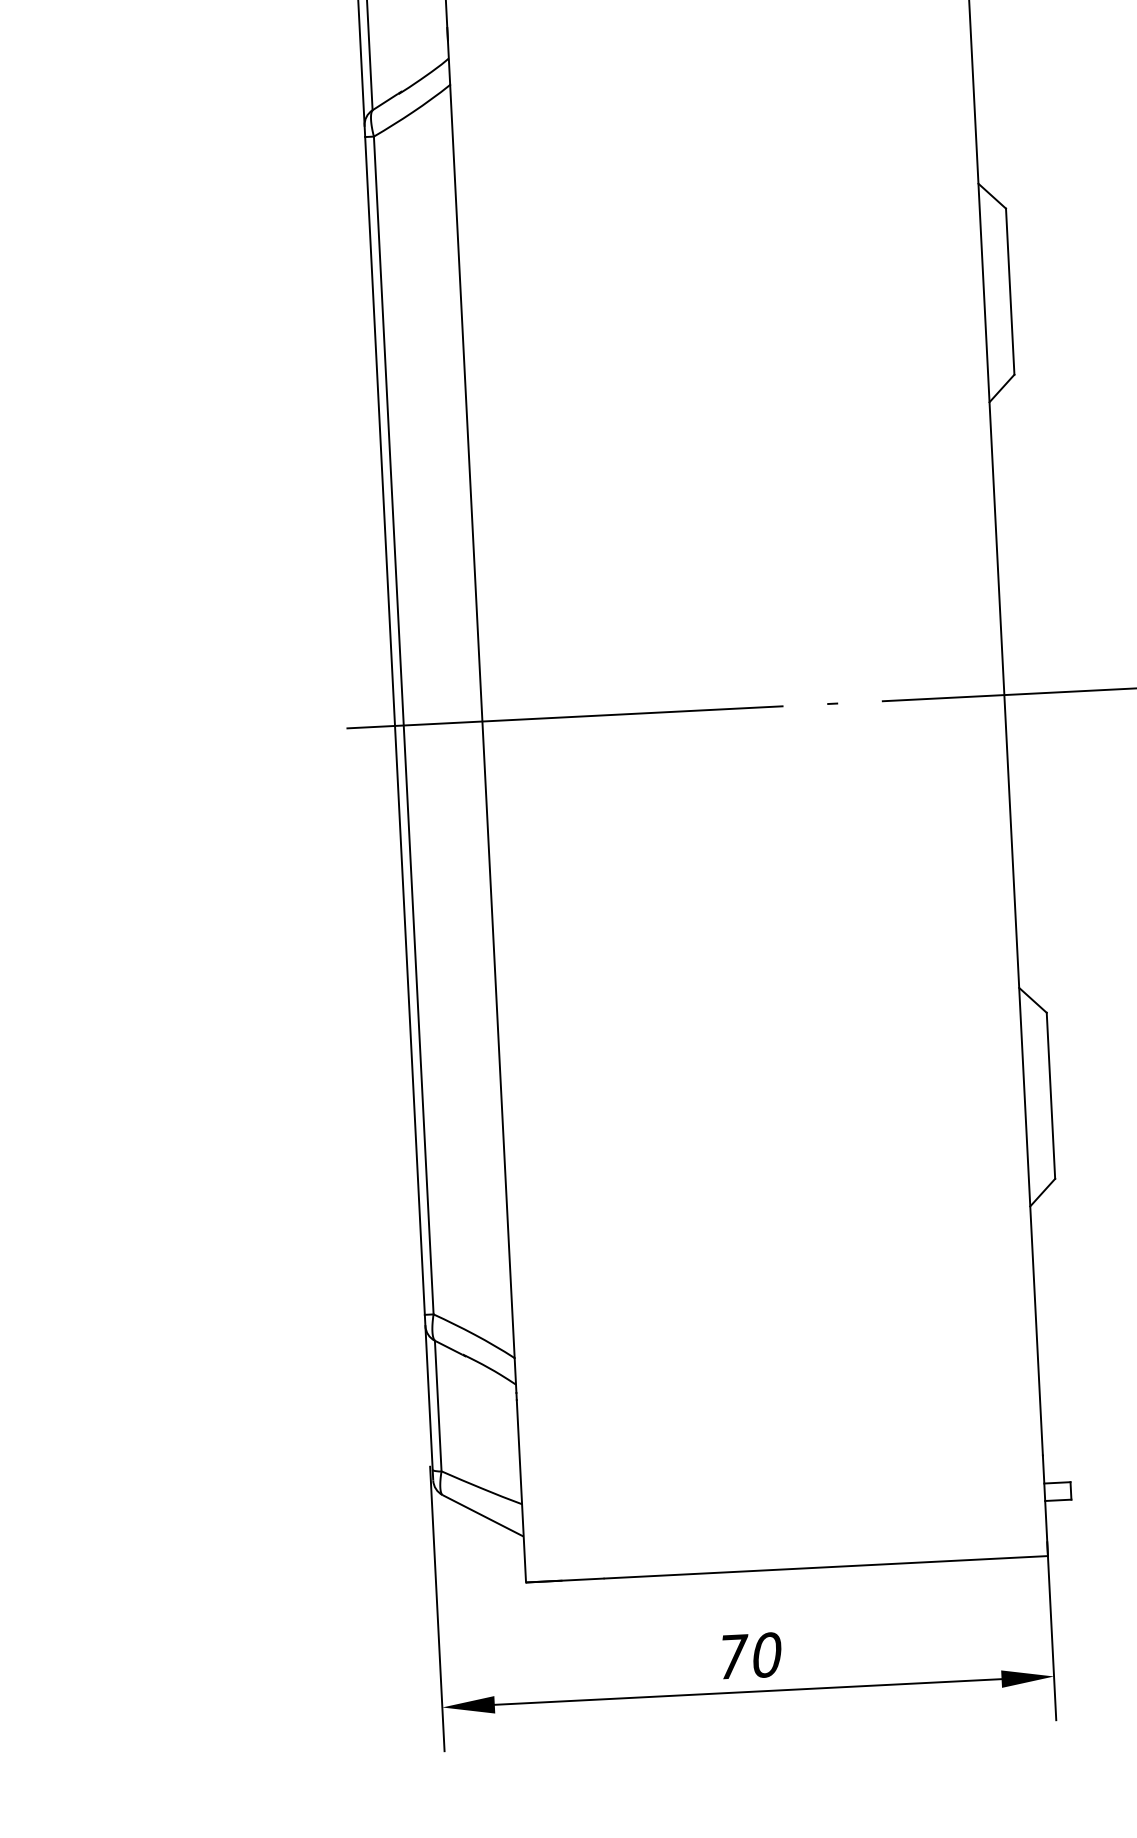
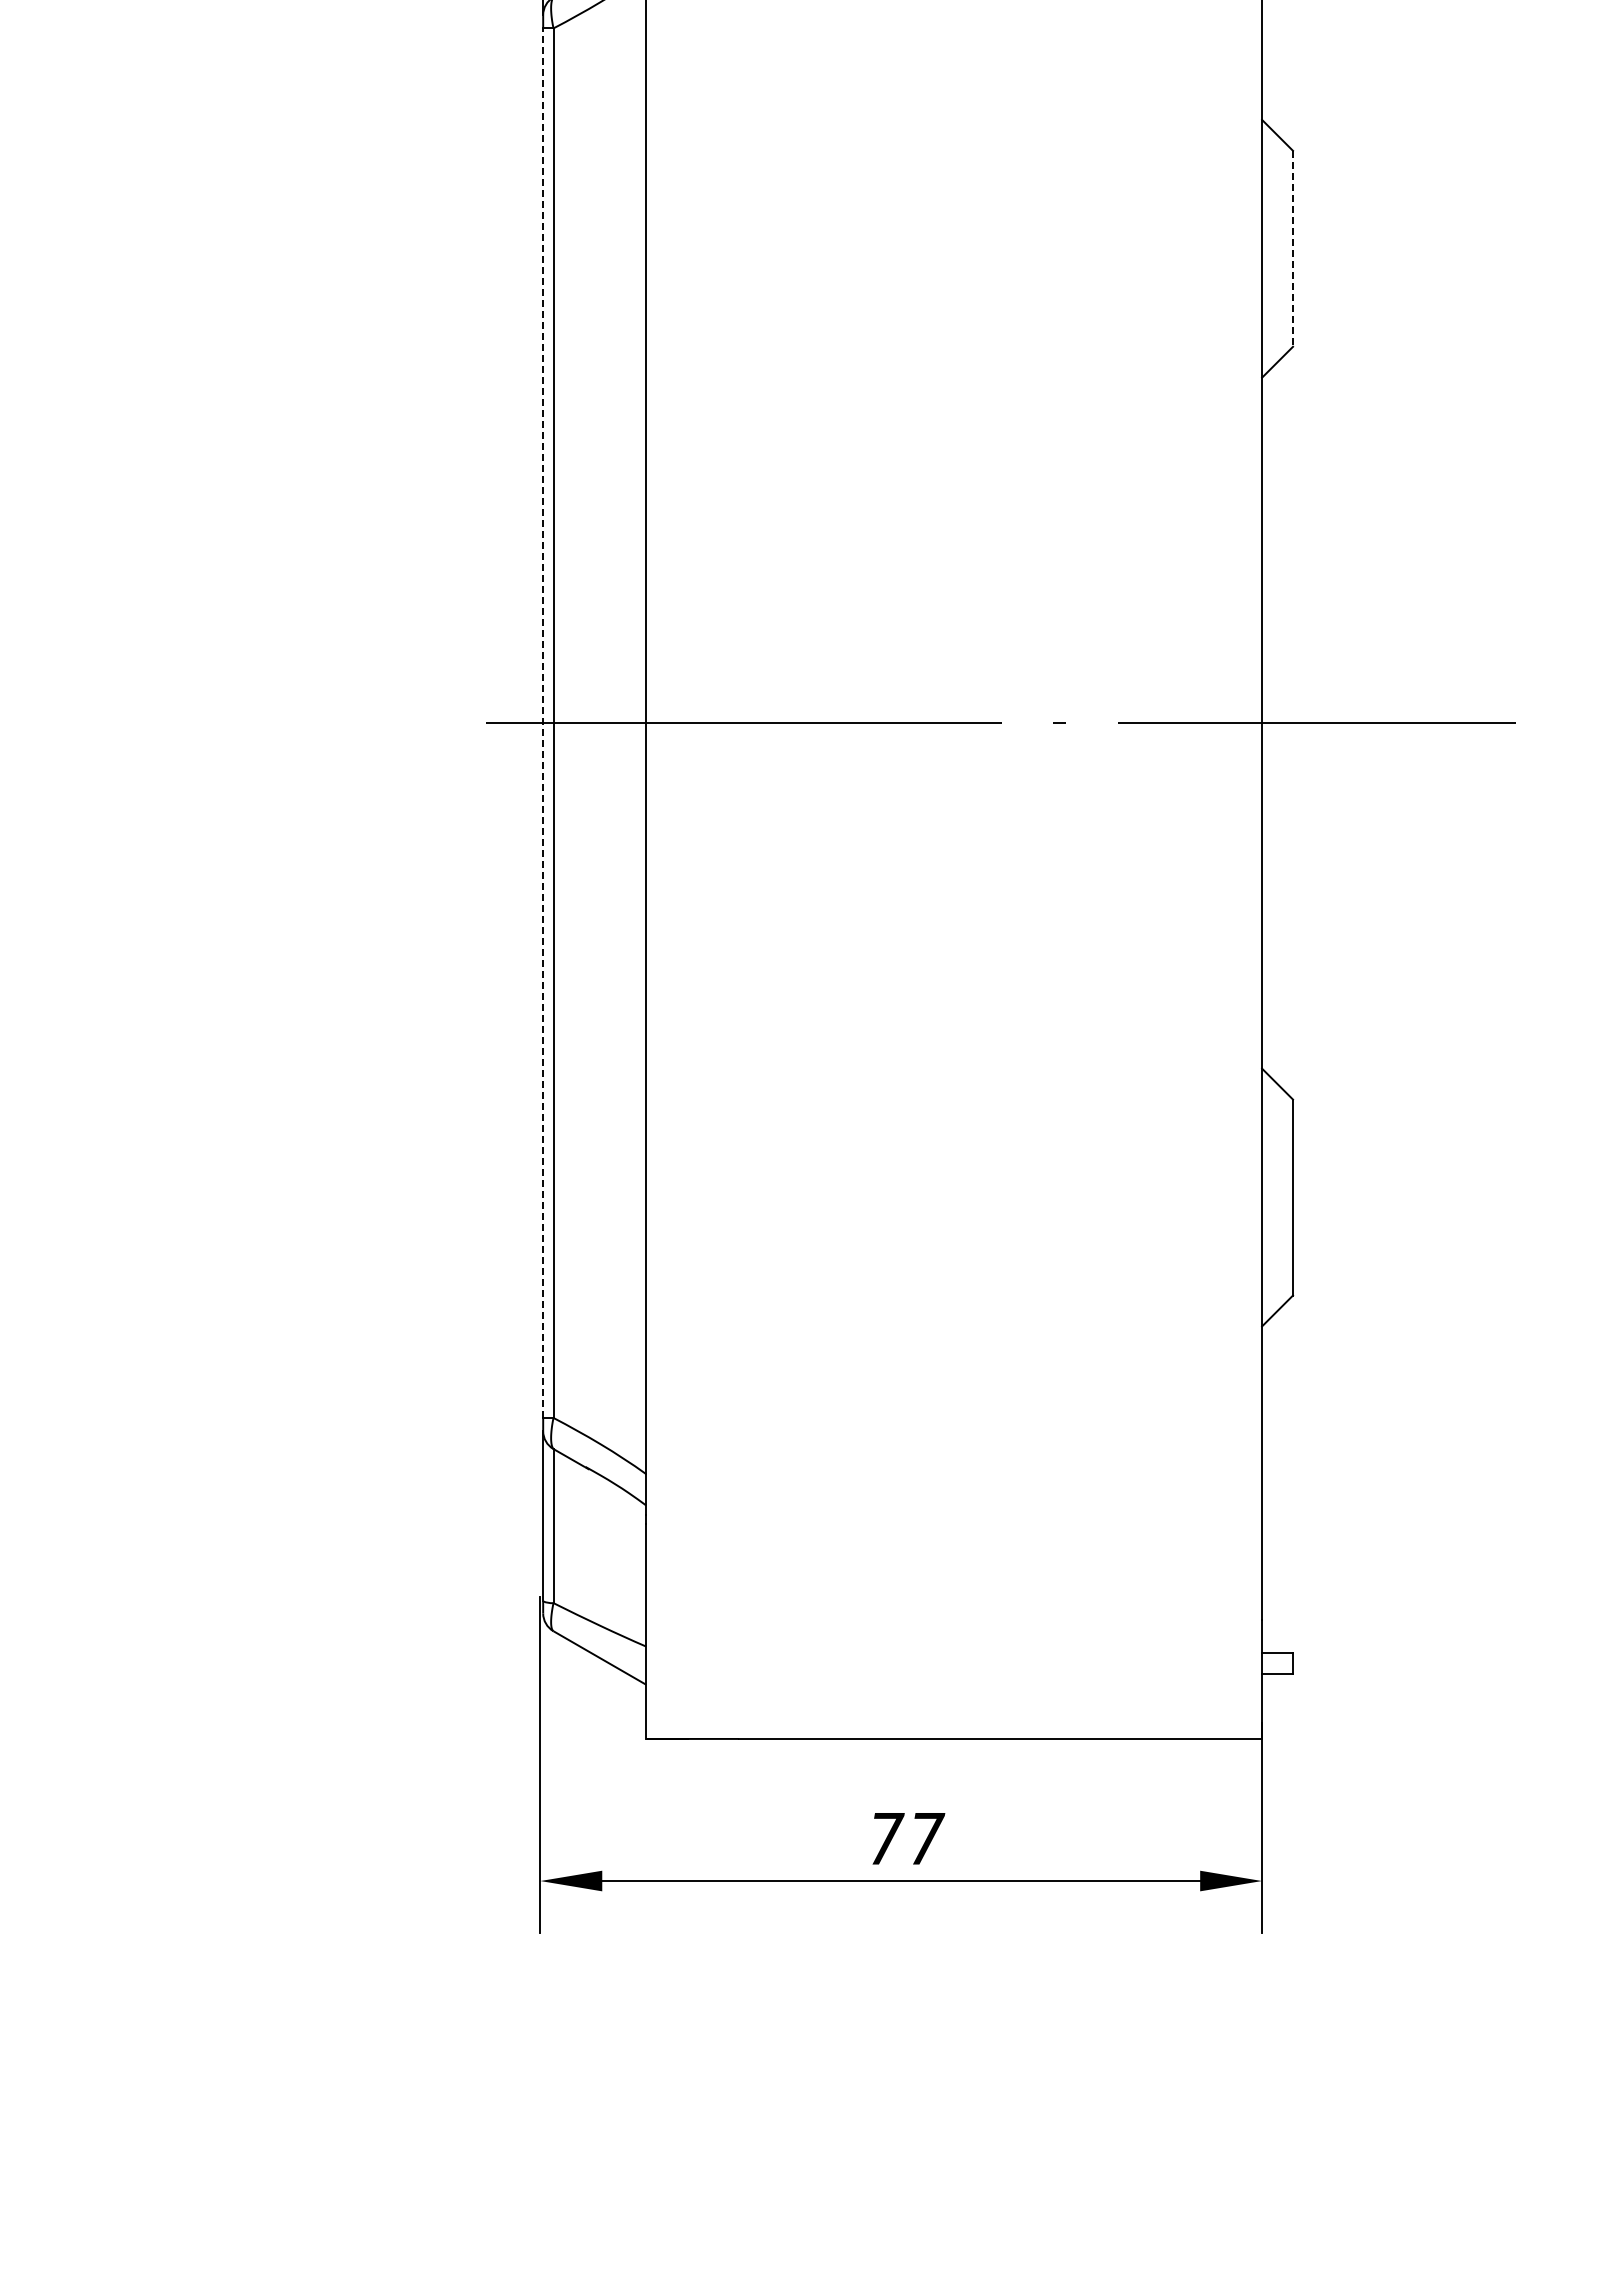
line: (1010, 291) -> (1293, 248), solid -> dashed
line: (395, 726) -> (543, 723), solid -> dashed
text: (768, 1654) -> (927, 1838), 70 -> 77

